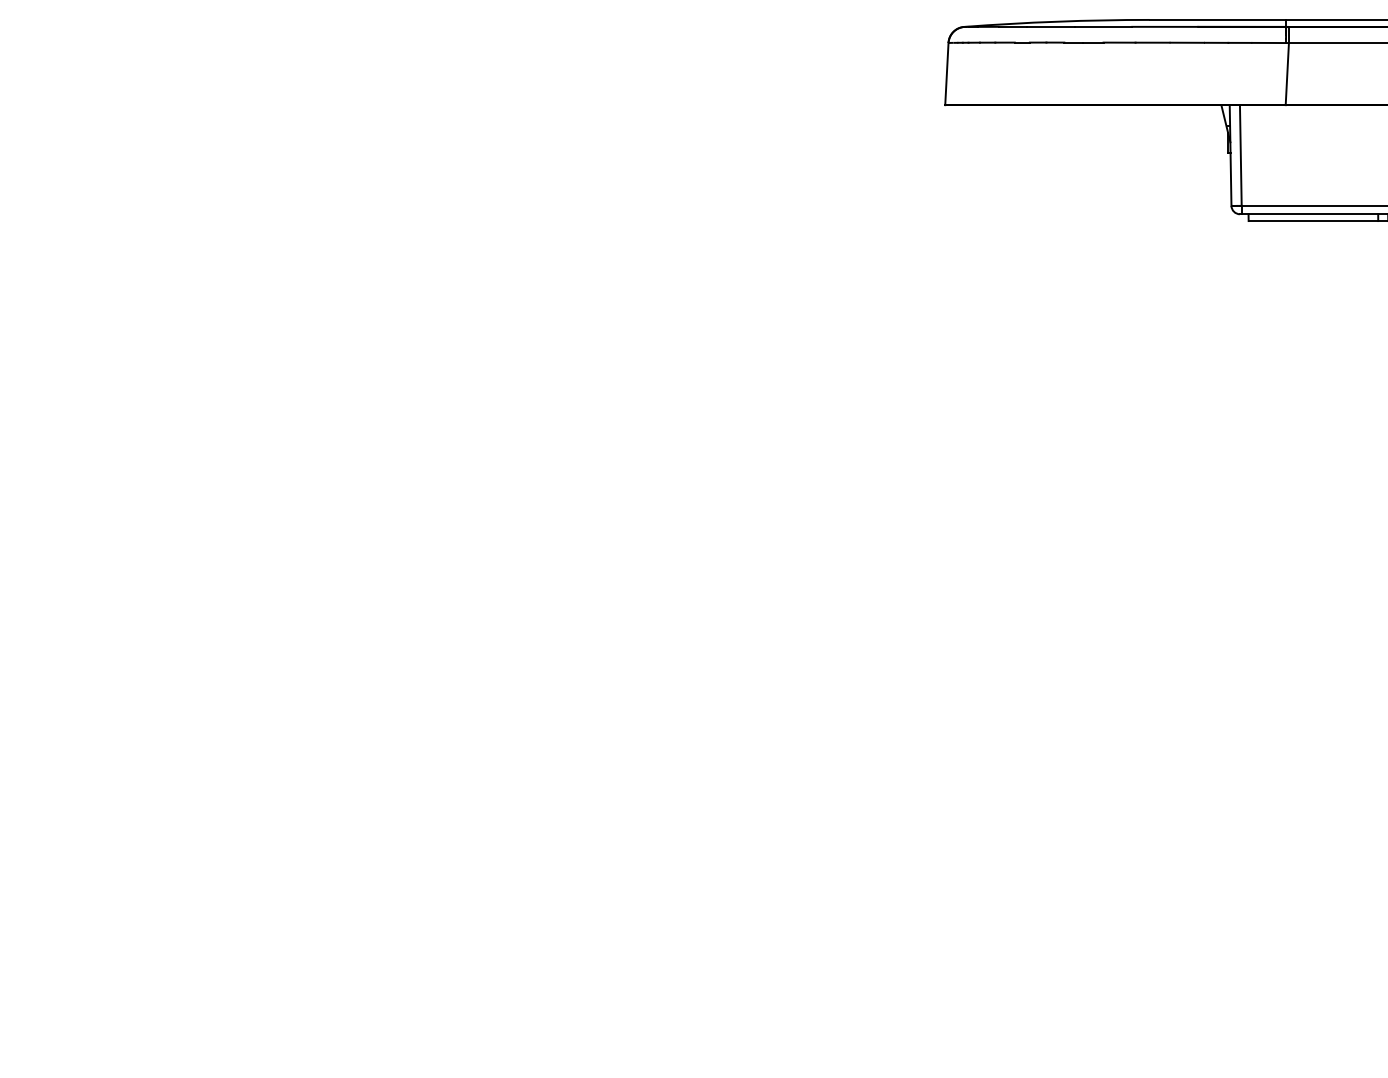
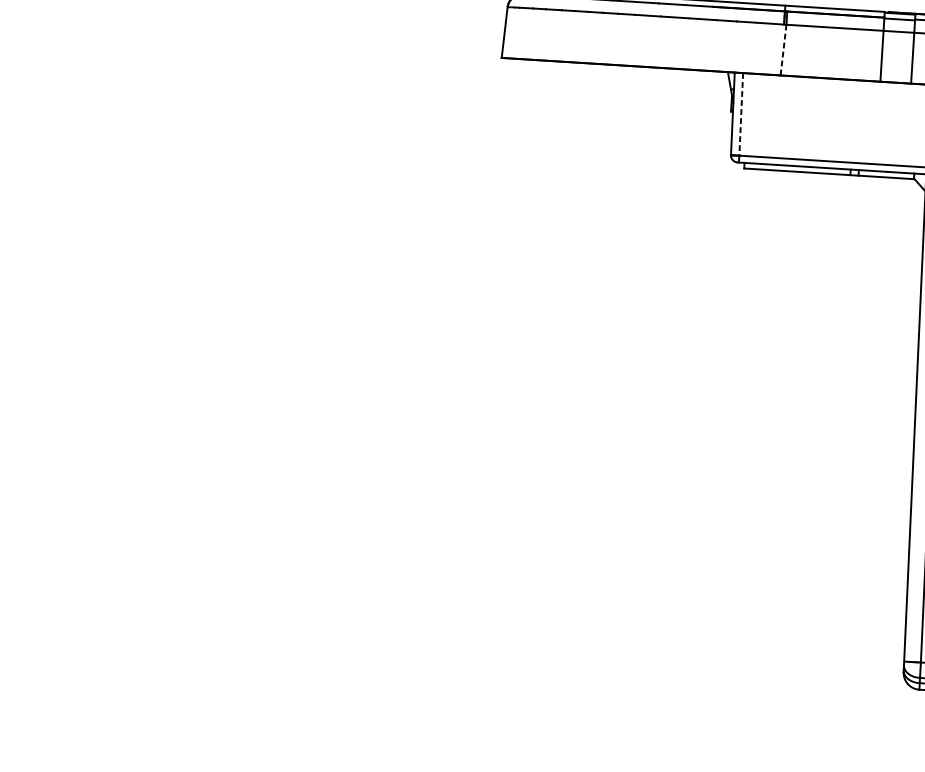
line: (1287, 74) -> (783, 50), solid -> dashed
line: (1240, 156) -> (740, 115), solid -> dashed

